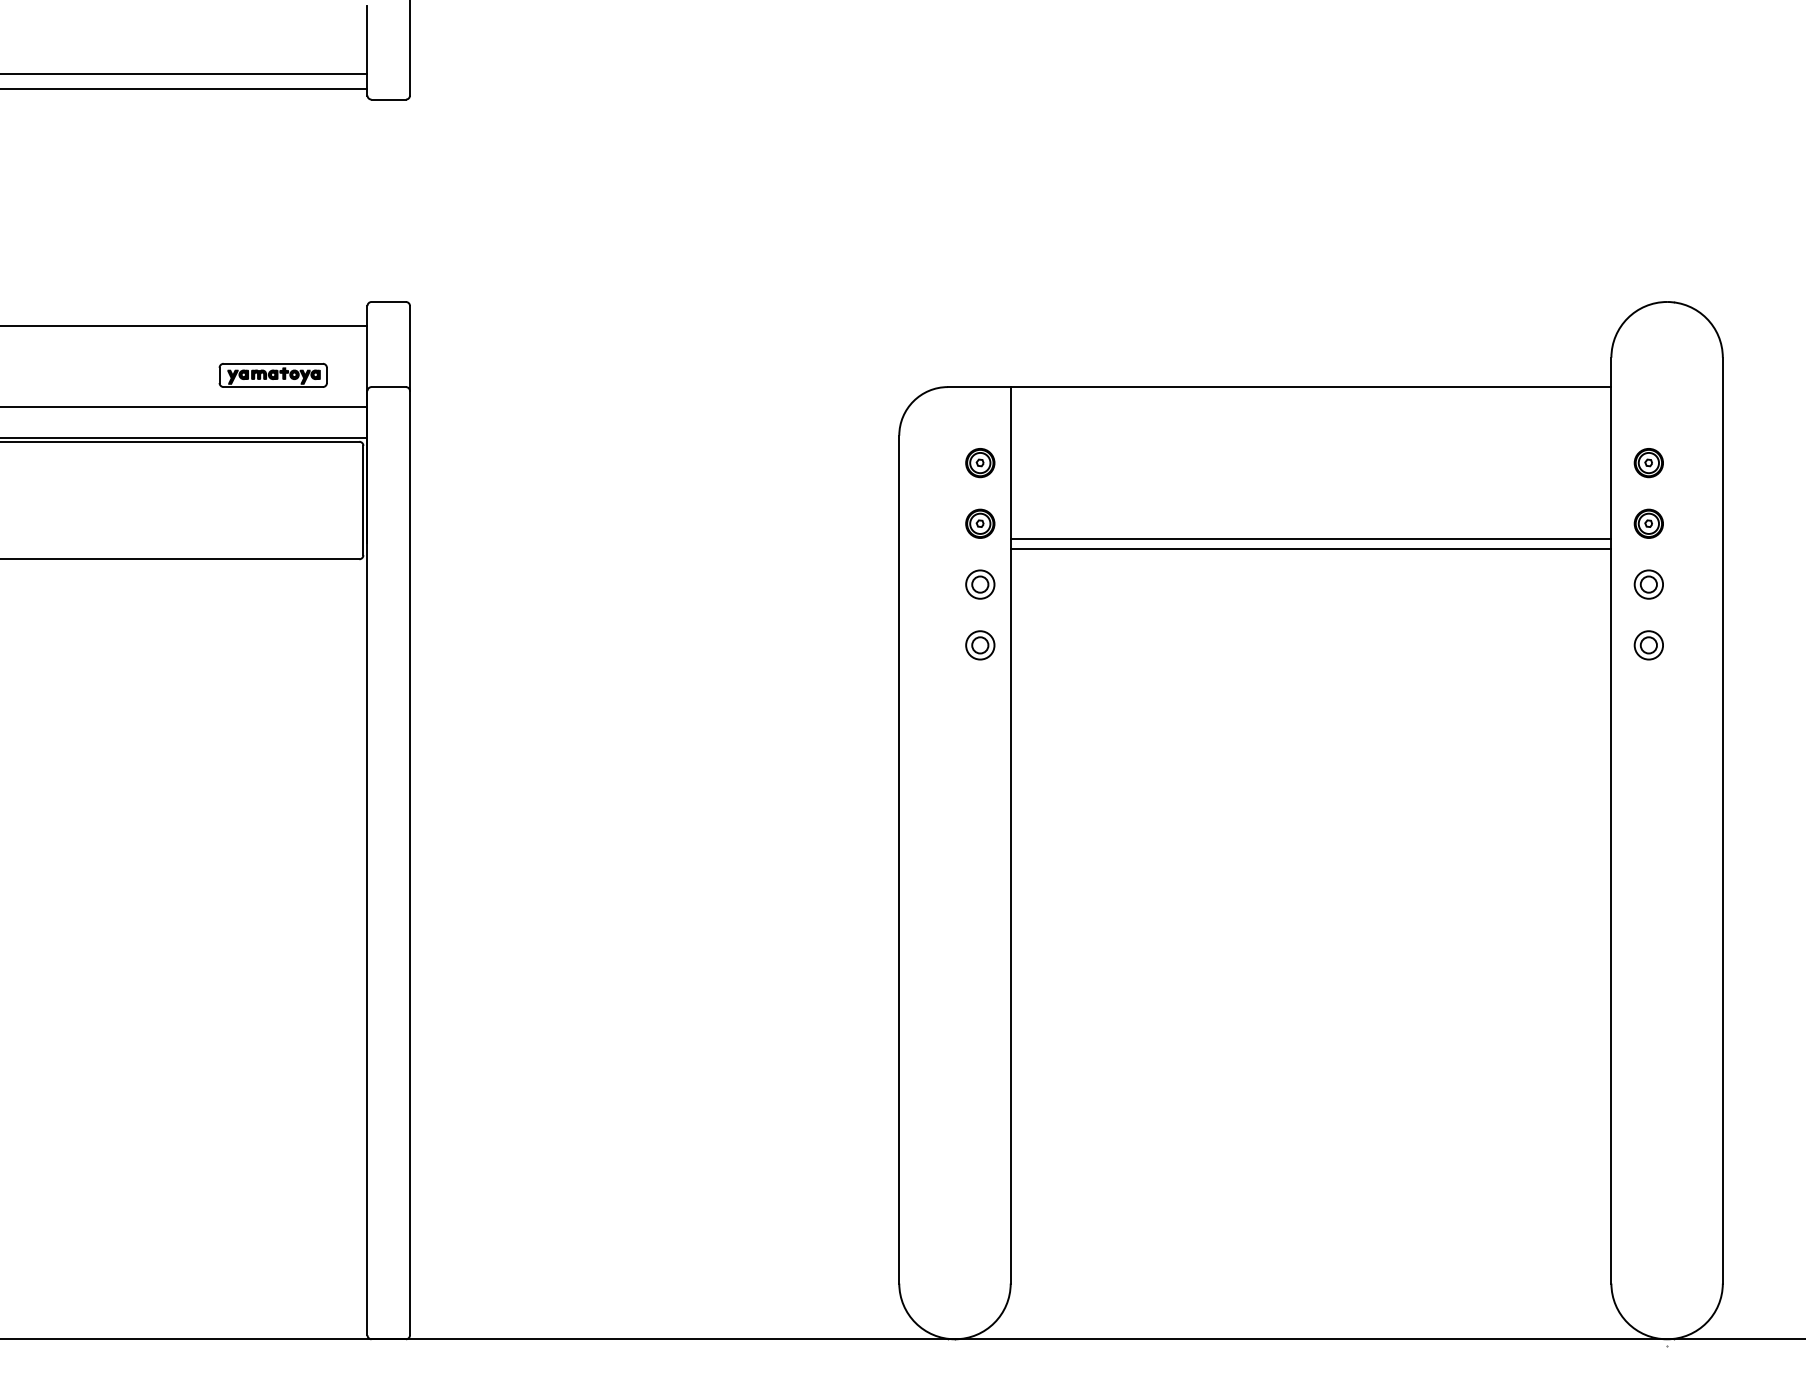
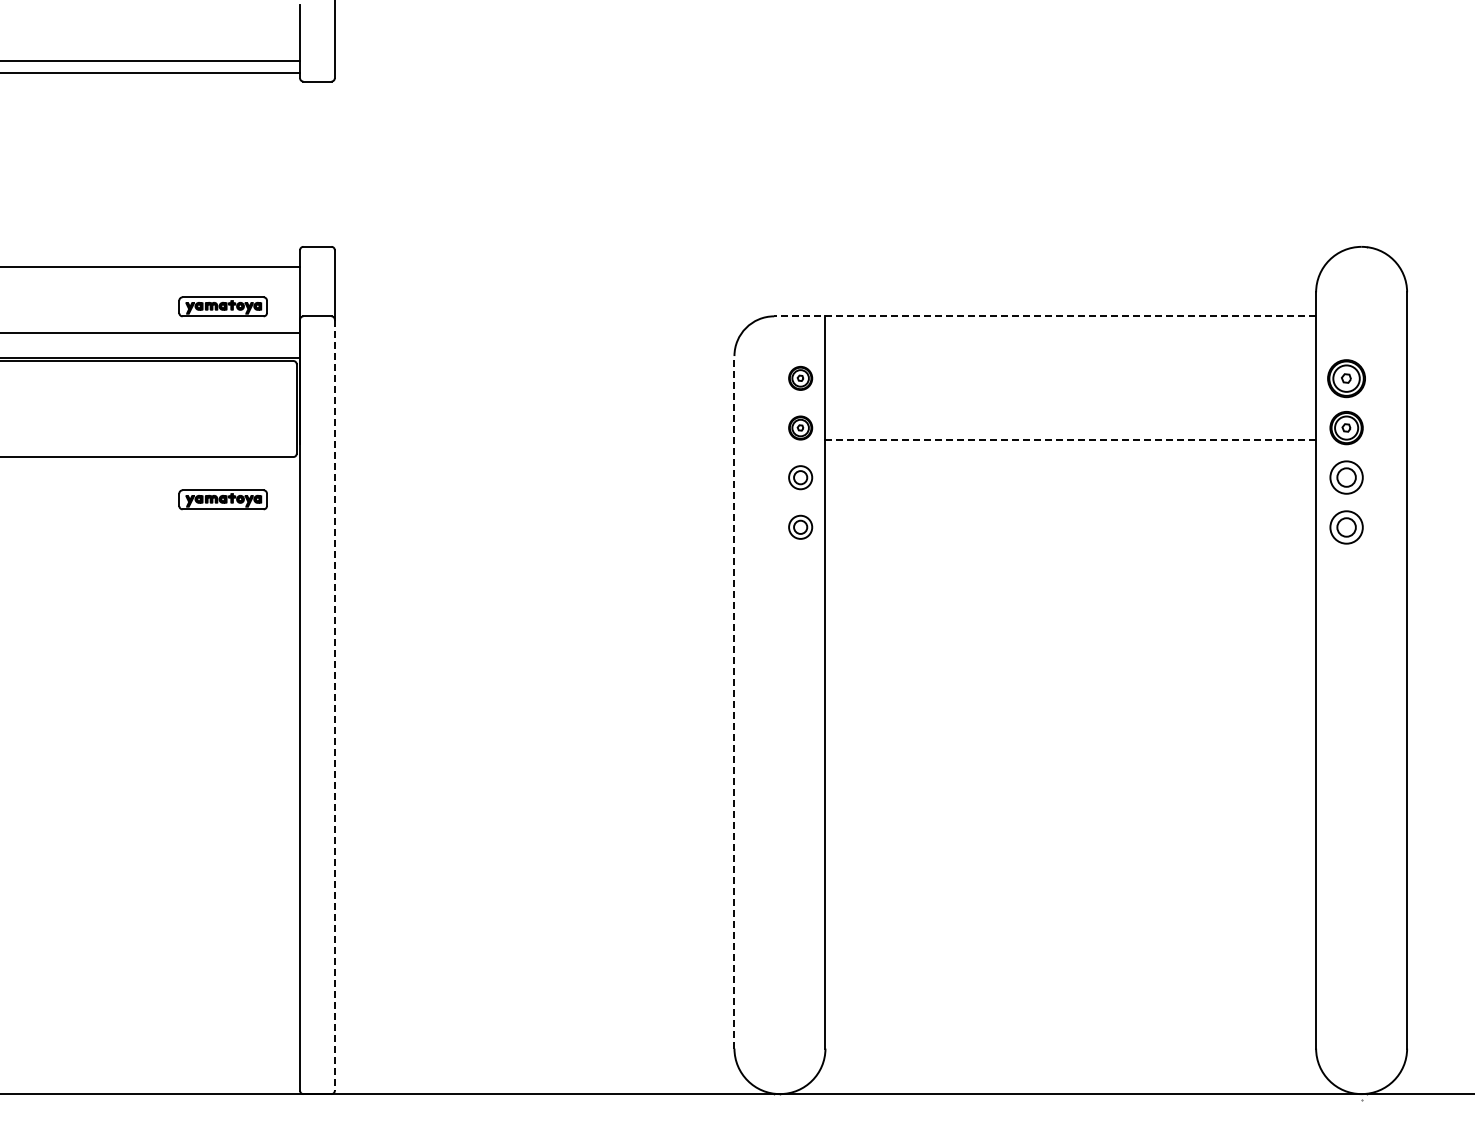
line: (1280, 387) -> (1045, 316), solid -> dashed
part: (1648, 461) -> (1346, 377), size x1.6
part: (1648, 523) -> (1346, 427), size x1.4
line: (1310, 539) -> (1070, 440), solid -> dashed
line: (1310, 548) -> (1070, 448), removed
part: (1648, 584) -> (1346, 477), size x1.4
part: (272, 611) -> (222, 499), added
part: (1648, 644) -> (1346, 526), size x1.4
line: (899, 858) -> (734, 701), solid -> dashed
line: (409, 863) -> (334, 705), solid -> dashed

